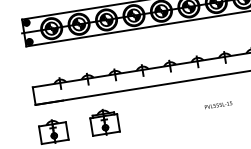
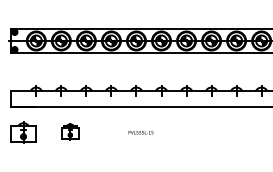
text: (217, 105) -> (140, 132), moved
part: (104, 121) -> (70, 131), size x0.7

